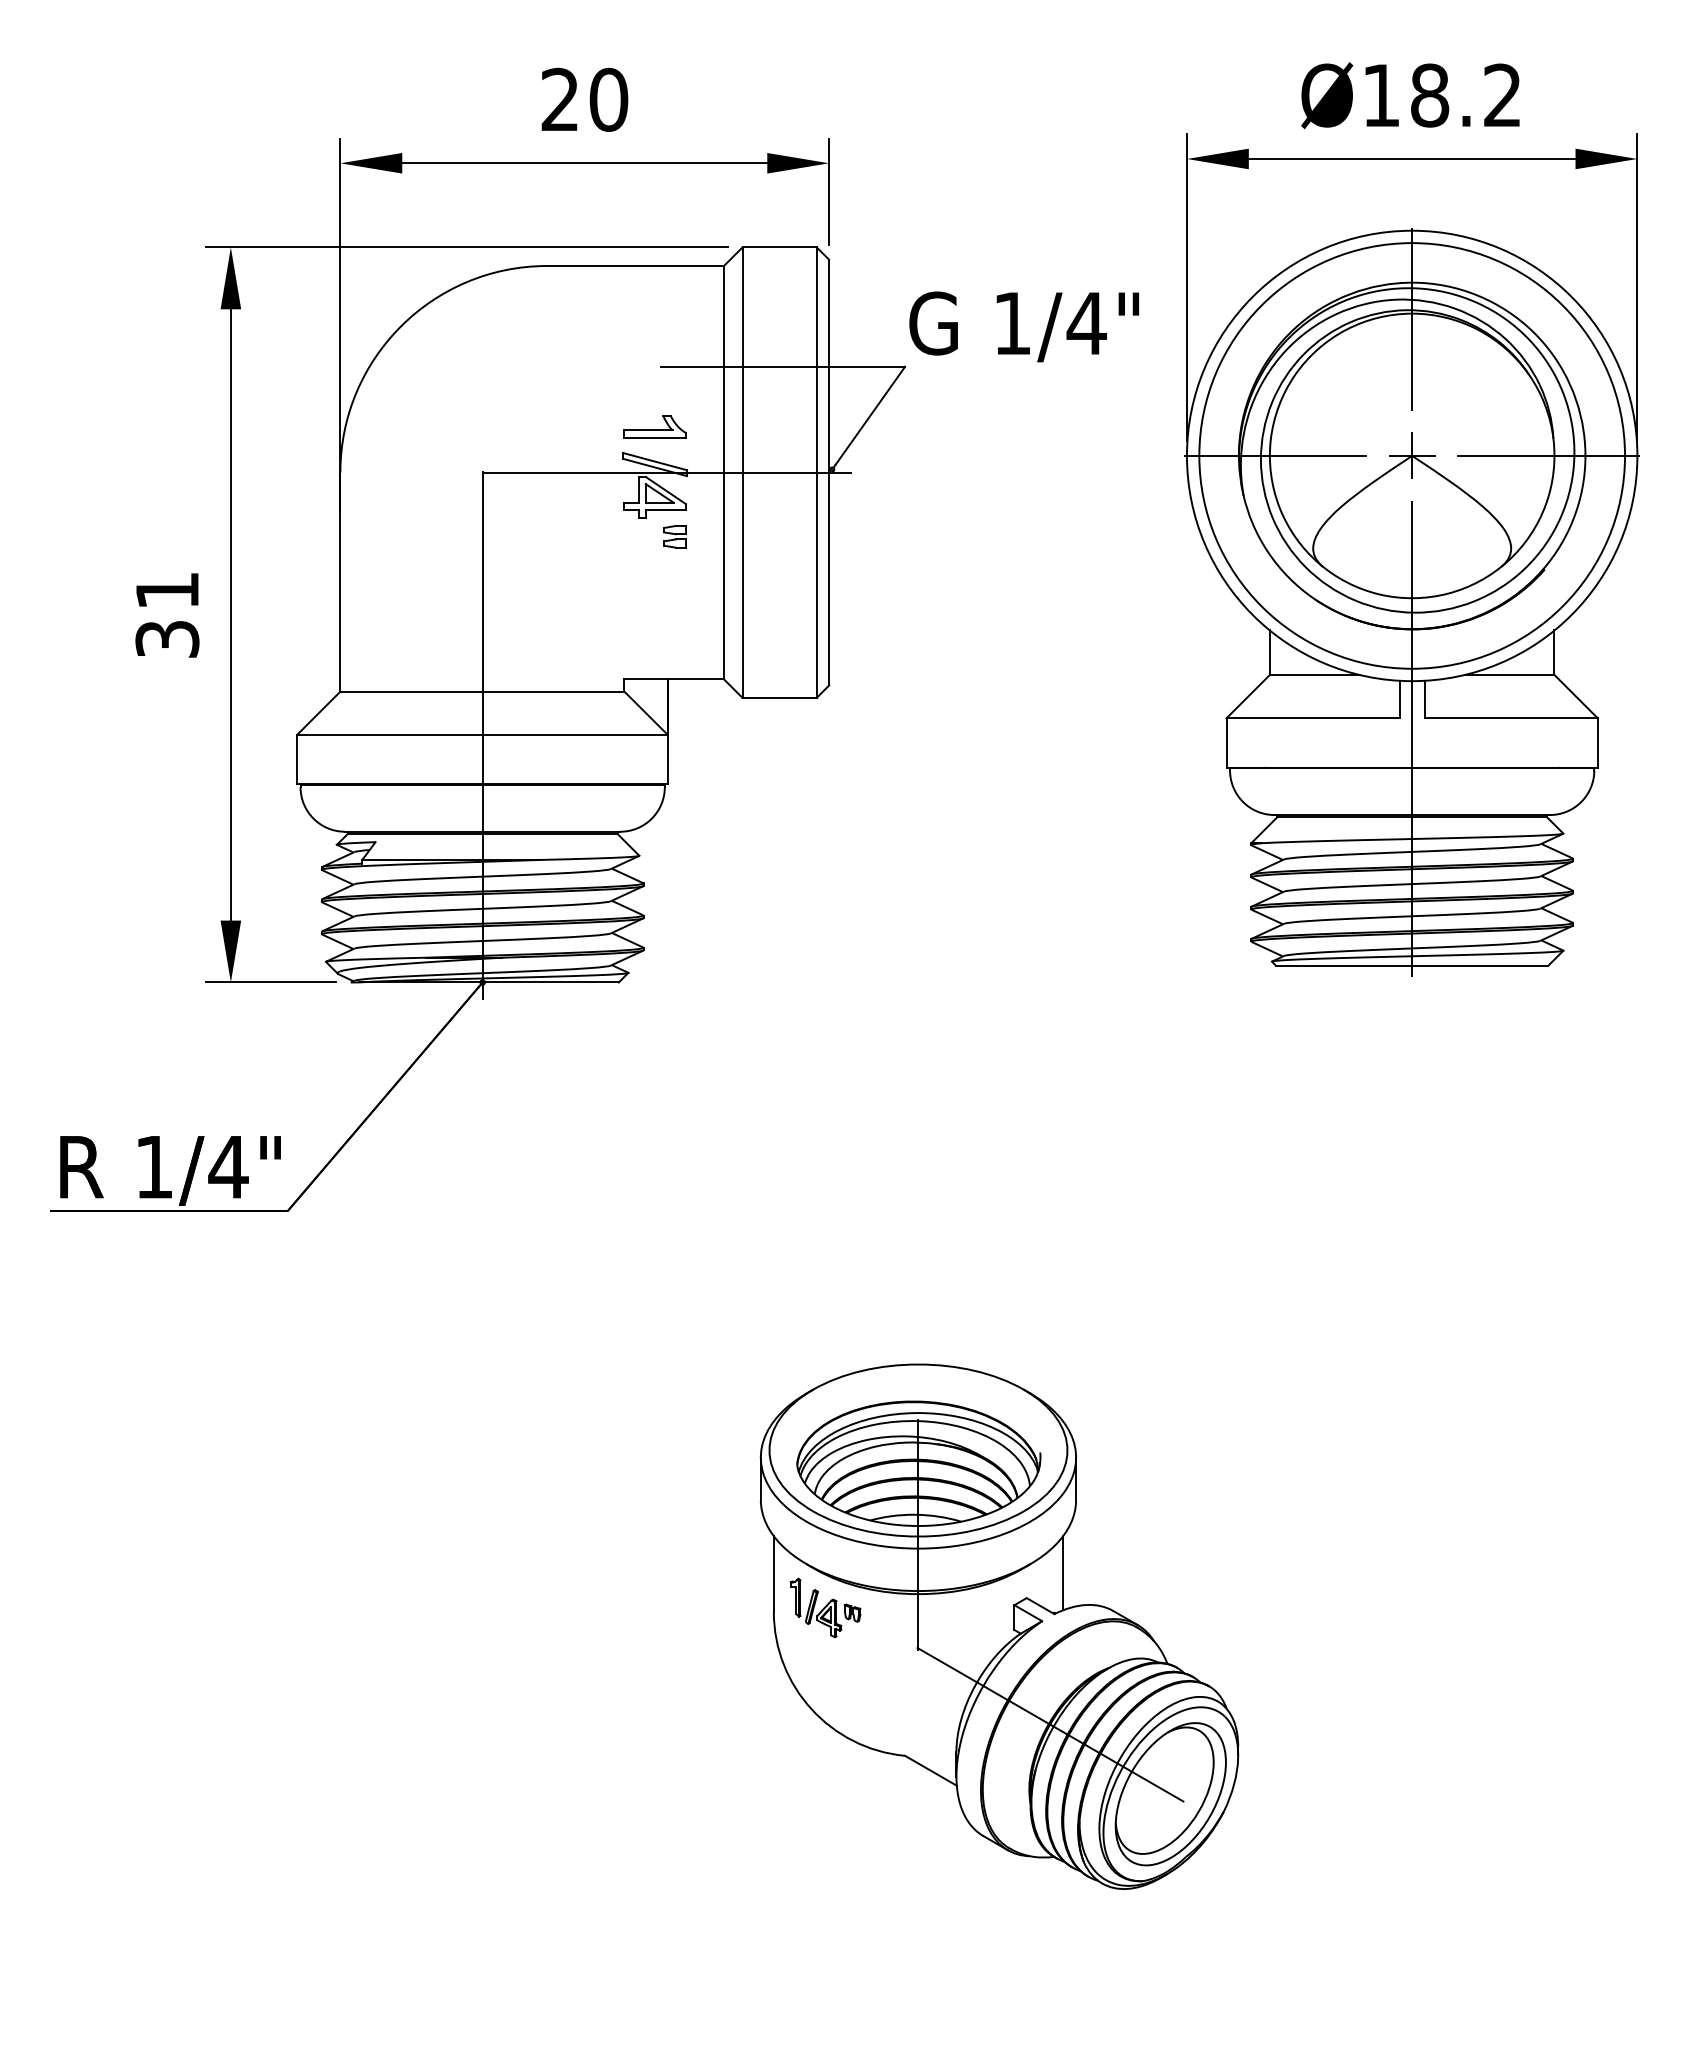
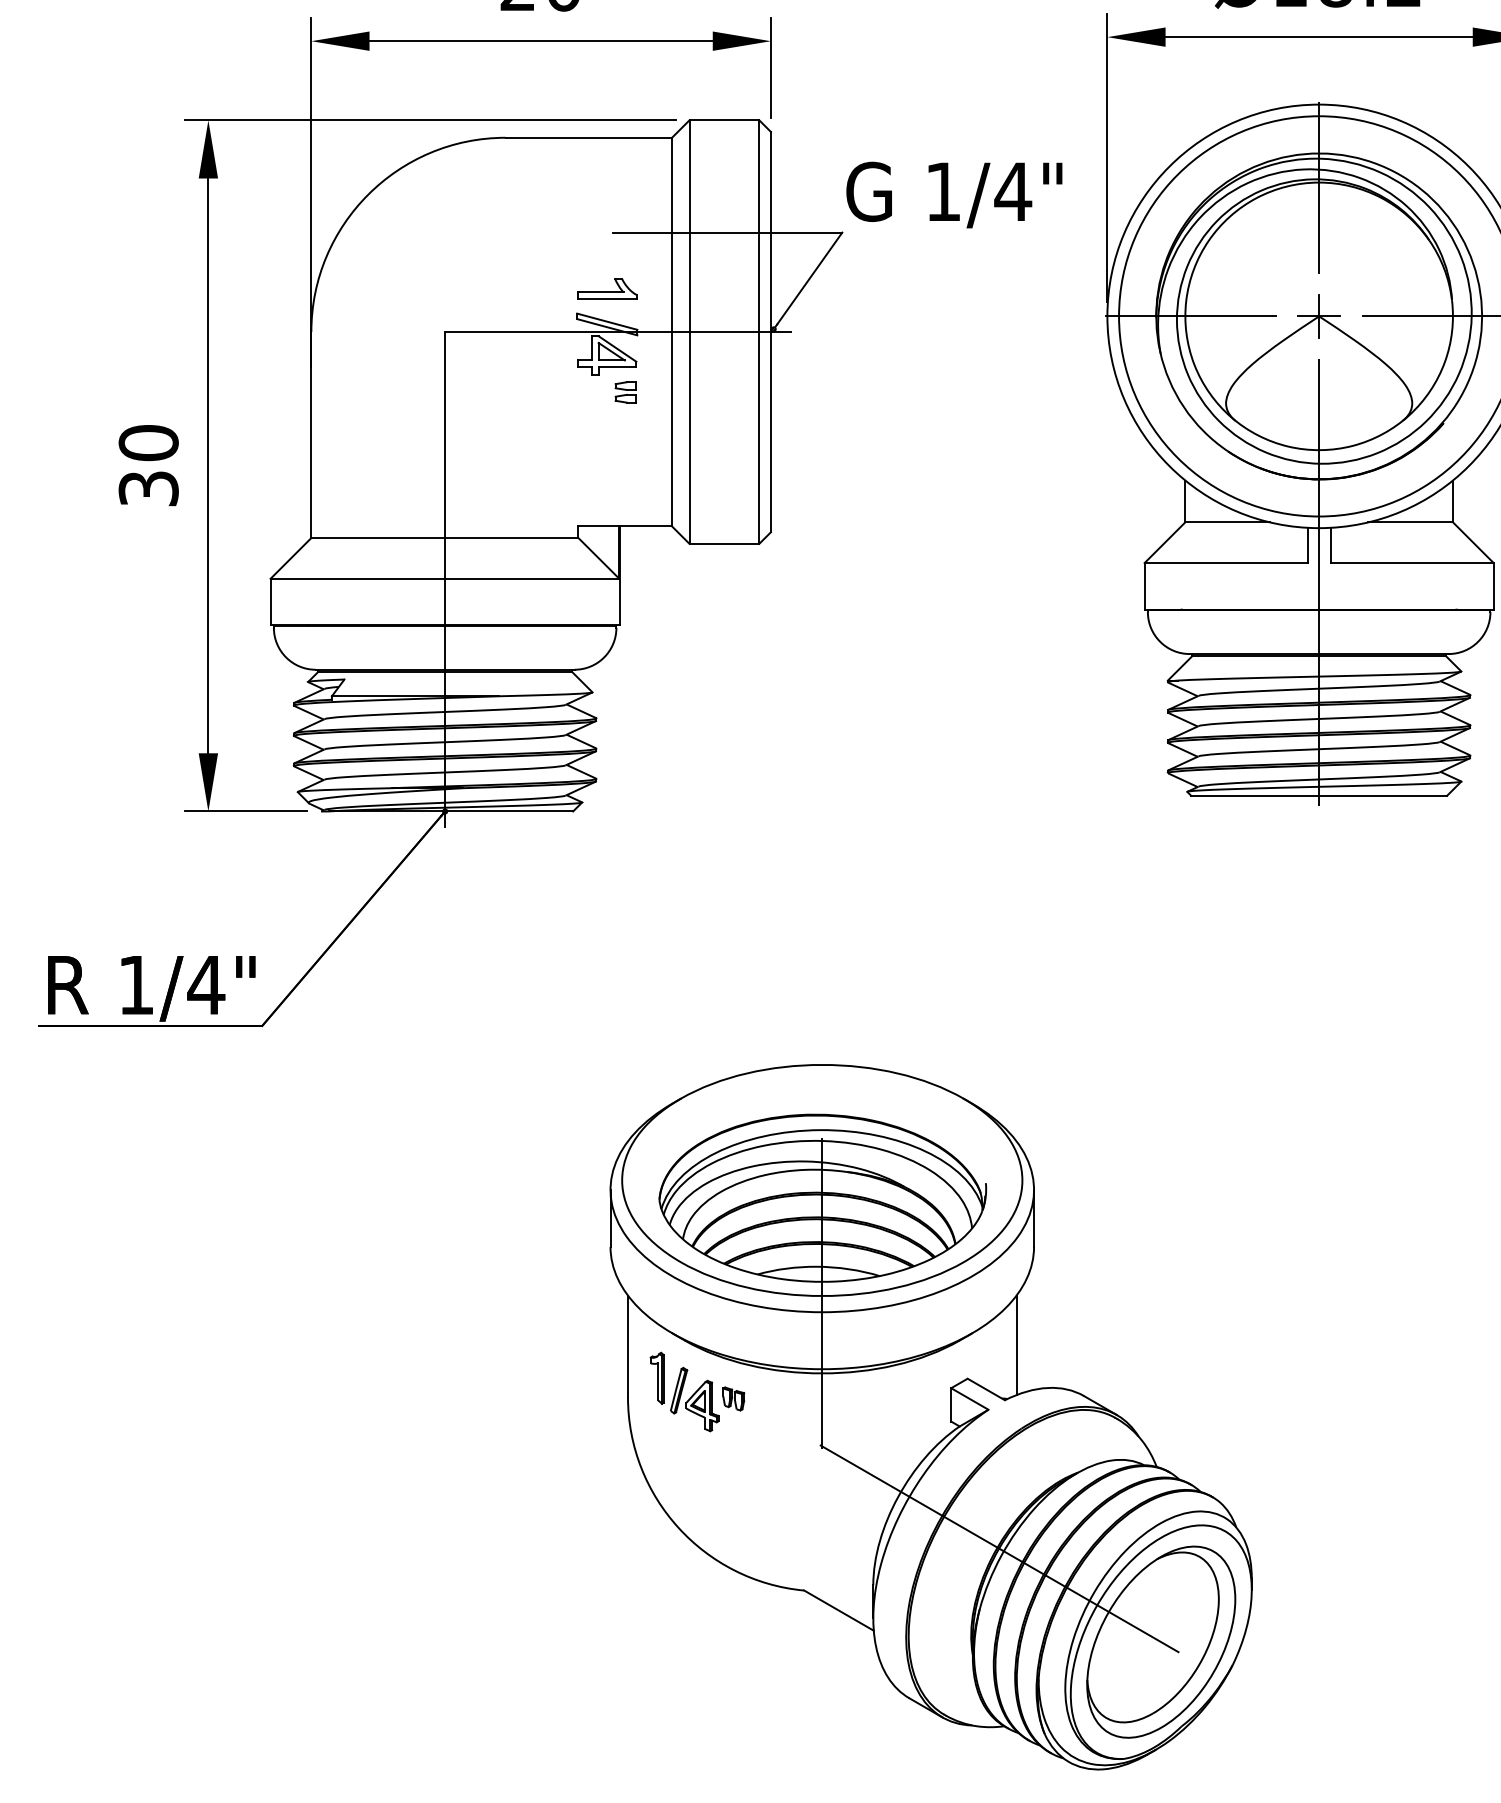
text: (167, 590) -> (148, 442), 31 -> 30
part: (999, 1626) -> (931, 1417), size x1.43

